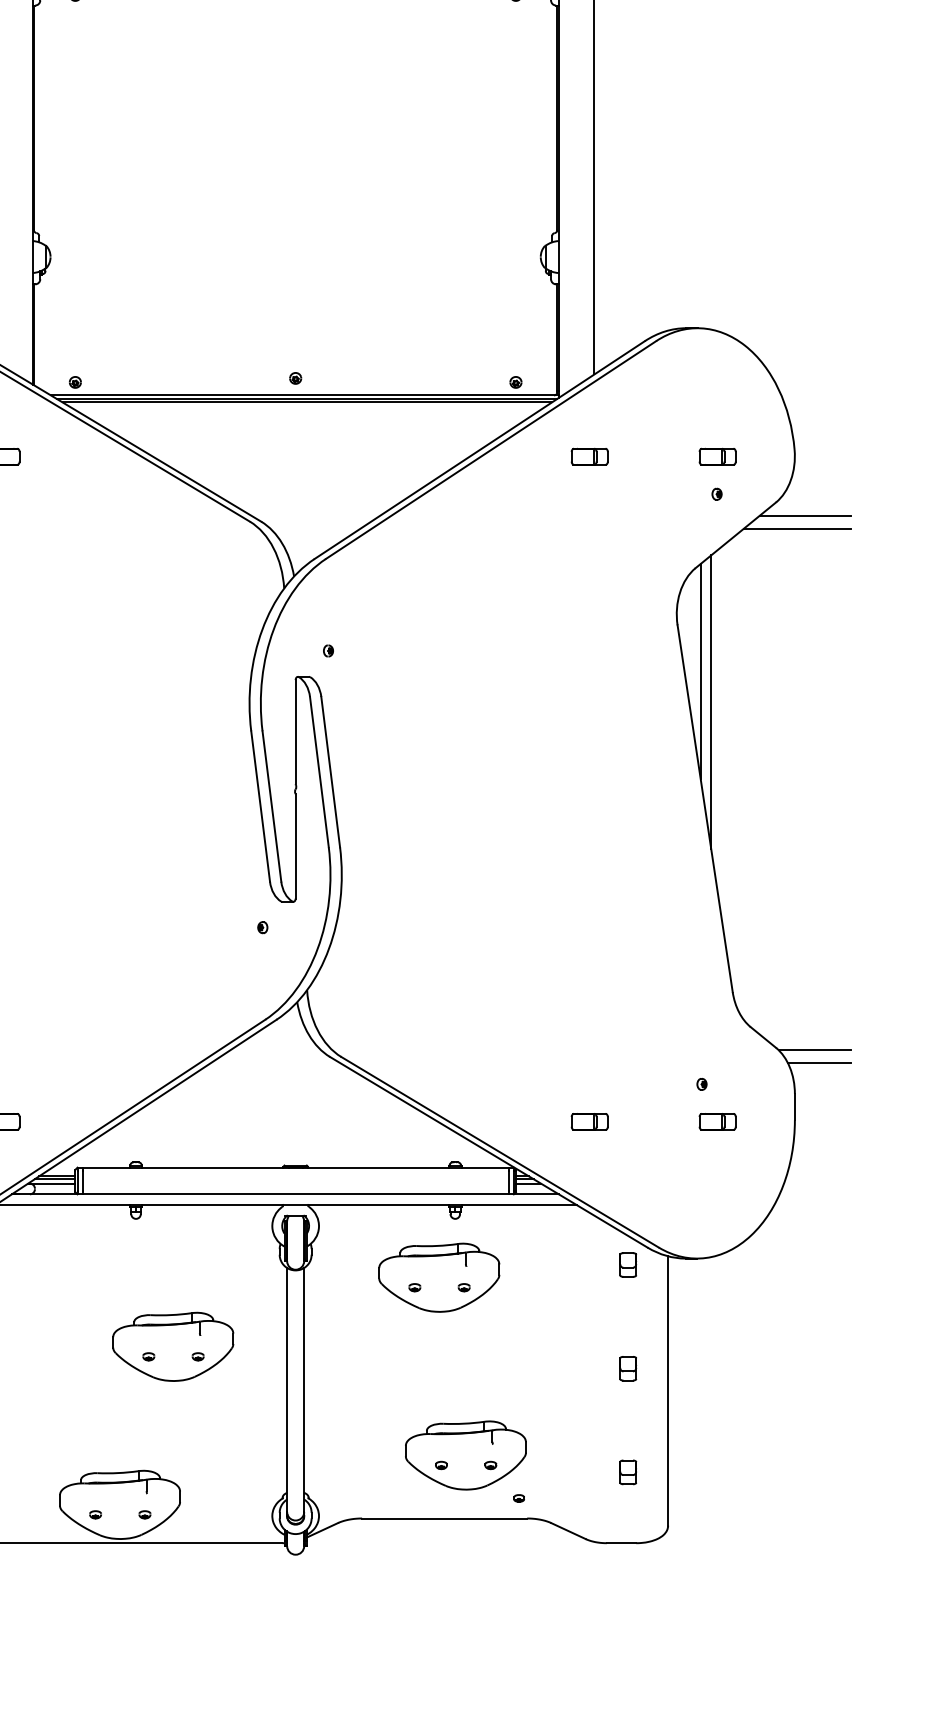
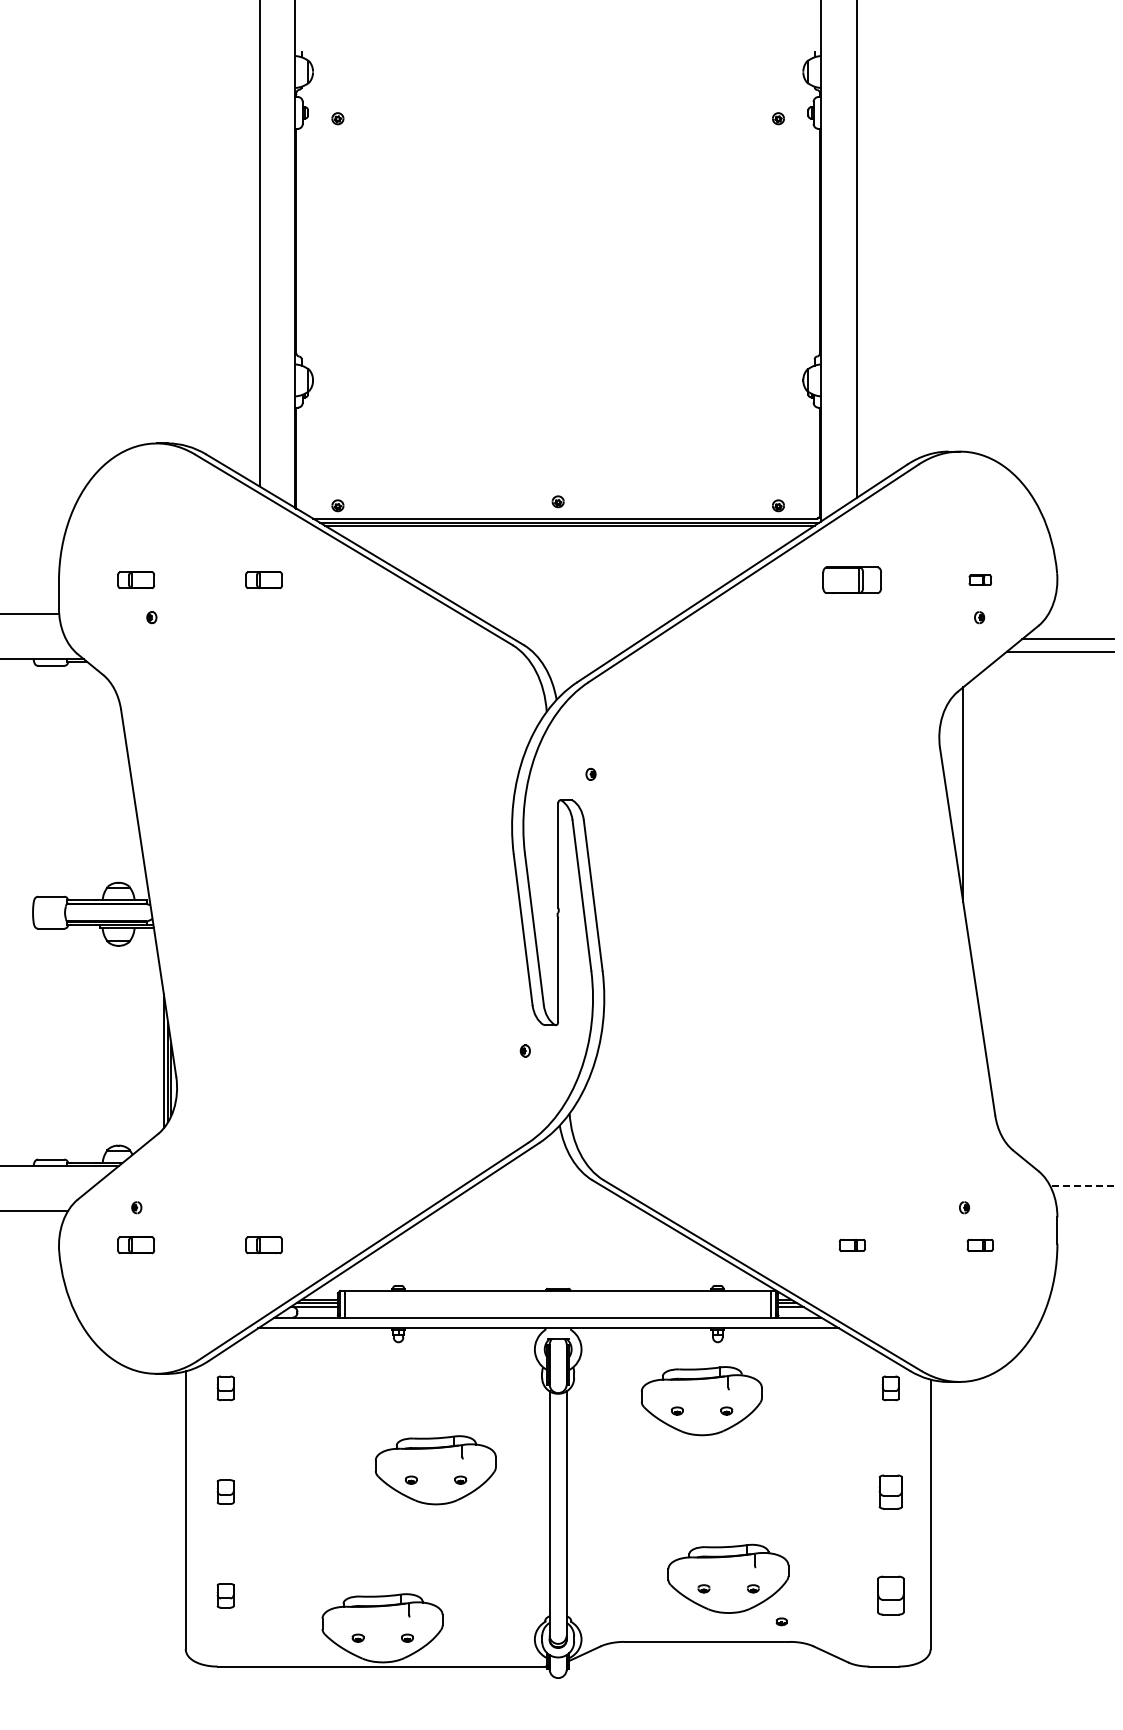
part: (589, 456) -> (852, 579), size x1.6
part: (717, 457) -> (980, 580), size x0.6
line: (710, 702) -> (973, 825), removed
line: (814, 1050) -> (1077, 1173), removed
line: (818, 1063) -> (1081, 1186), solid -> dashed
part: (589, 1122) -> (852, 1245), size x0.7
part: (717, 1122) -> (980, 1245), size x0.7
part: (627, 1368) -> (890, 1491), size x1.4
part: (627, 1472) -> (890, 1595), size x1.6

